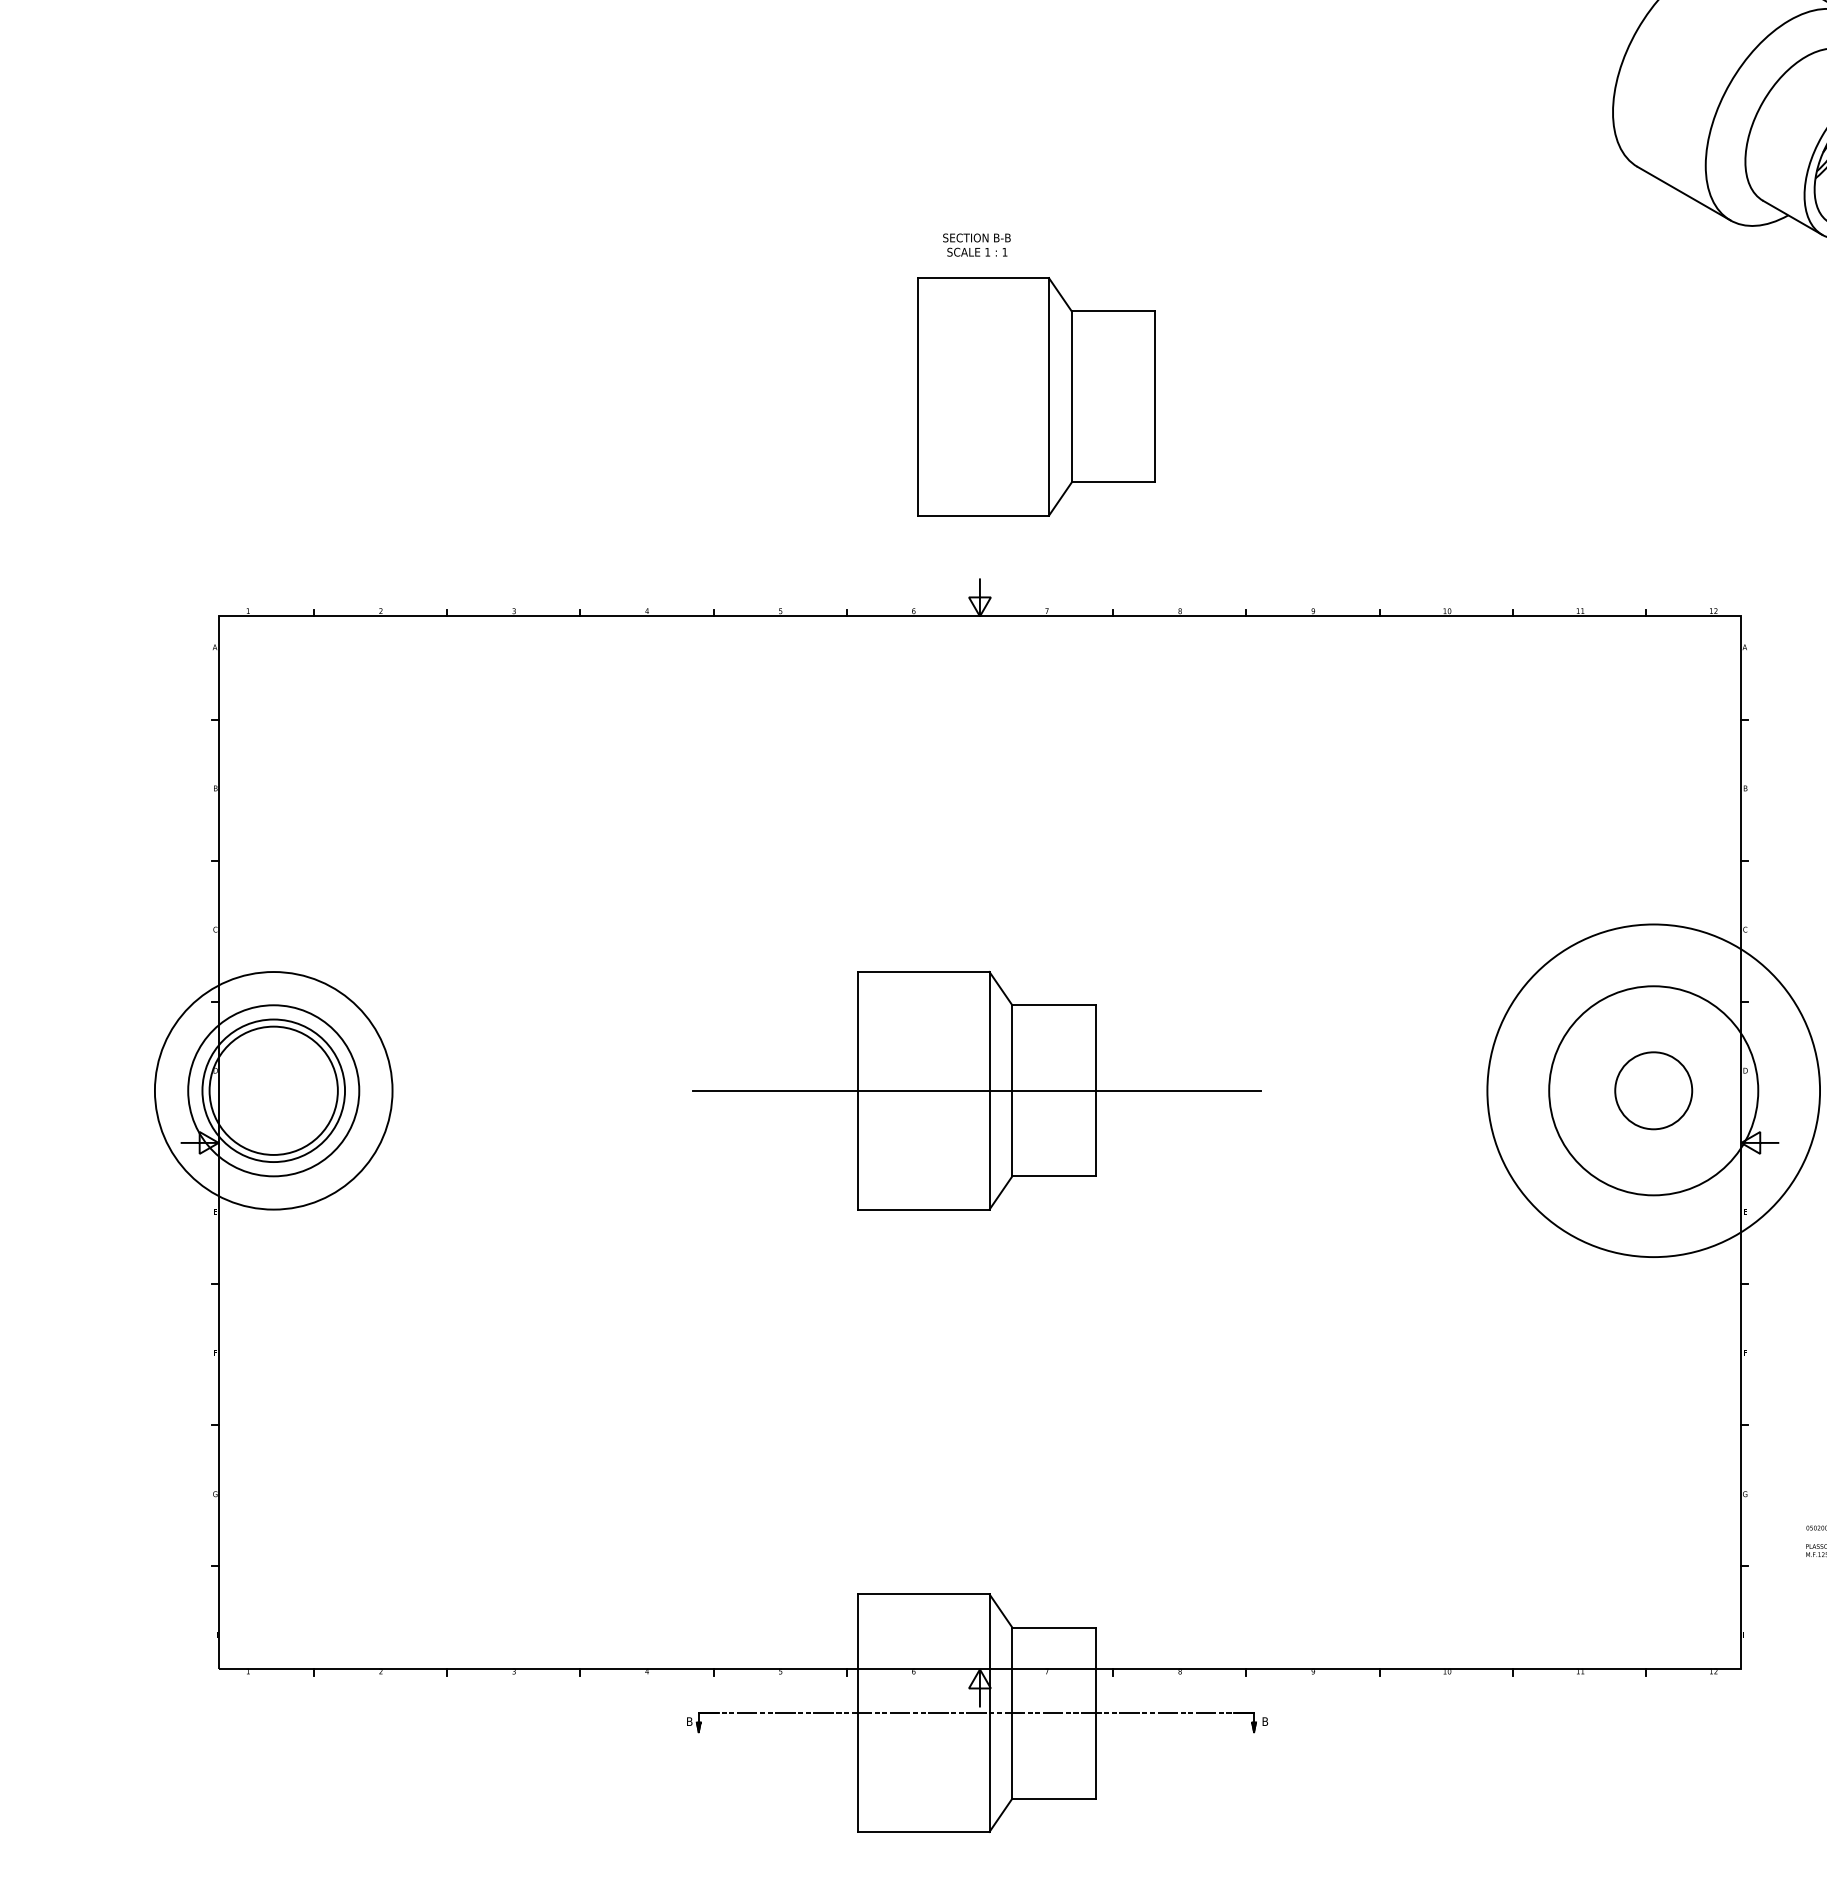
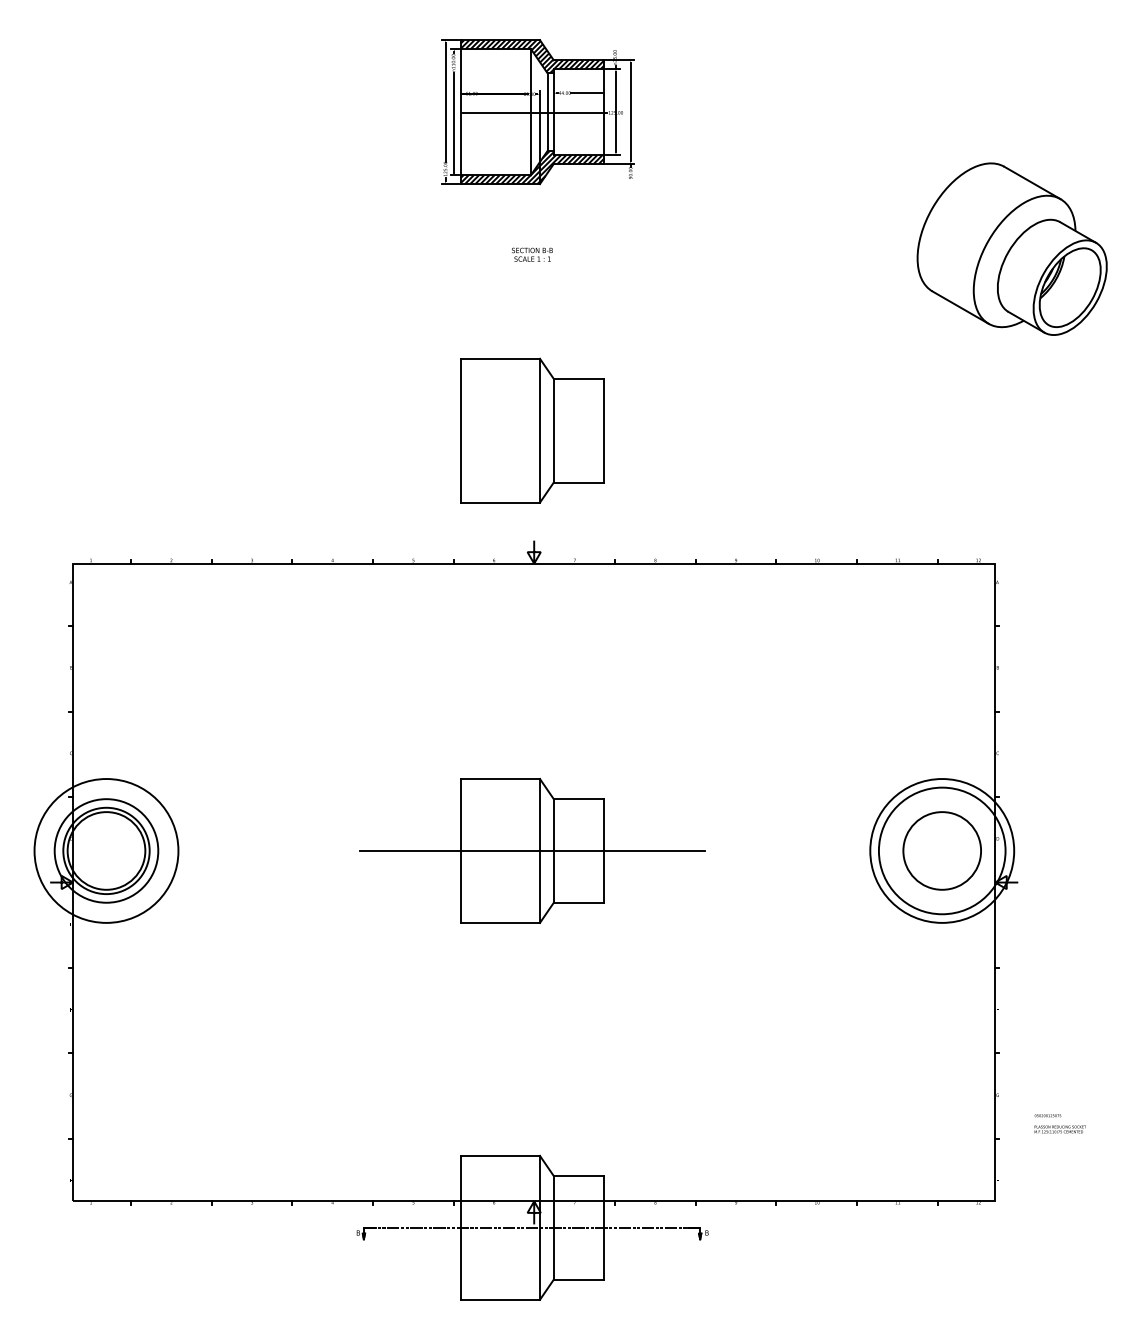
text: (977, 244) -> (532, 254), moved
part: (1036, 396) -> (532, 430), moved
circle: (1654, 1090) -> (942, 850), size x0.71
circle: (1654, 1090) -> (942, 850), size x1.67

